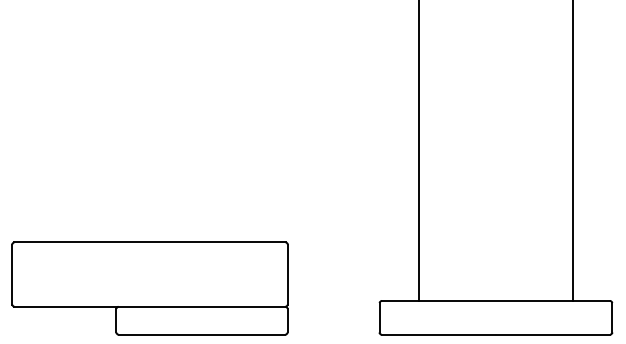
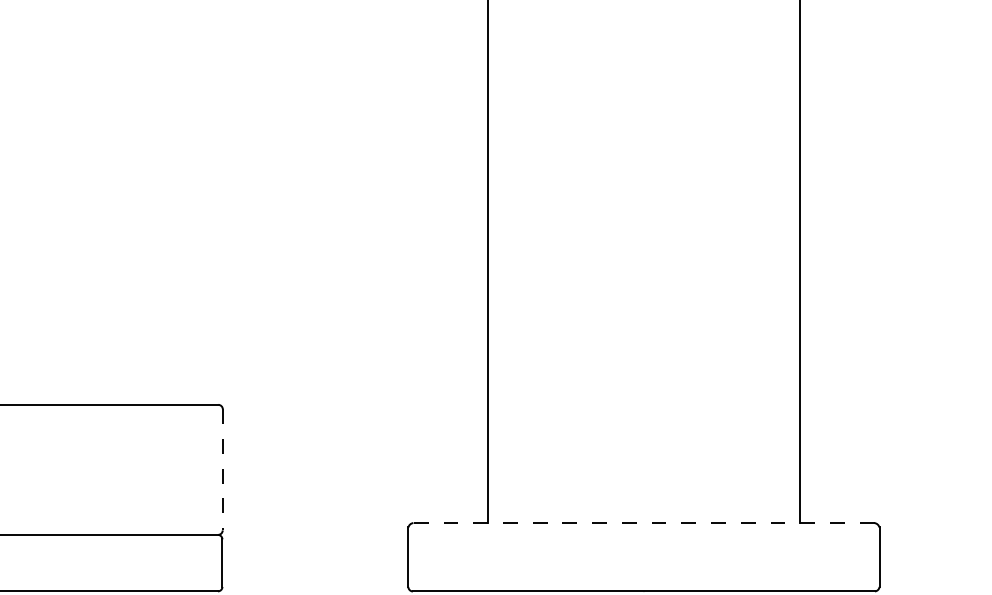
line: (287, 274) -> (222, 469), solid -> dashed
line: (495, 300) -> (642, 522), solid -> dashed

